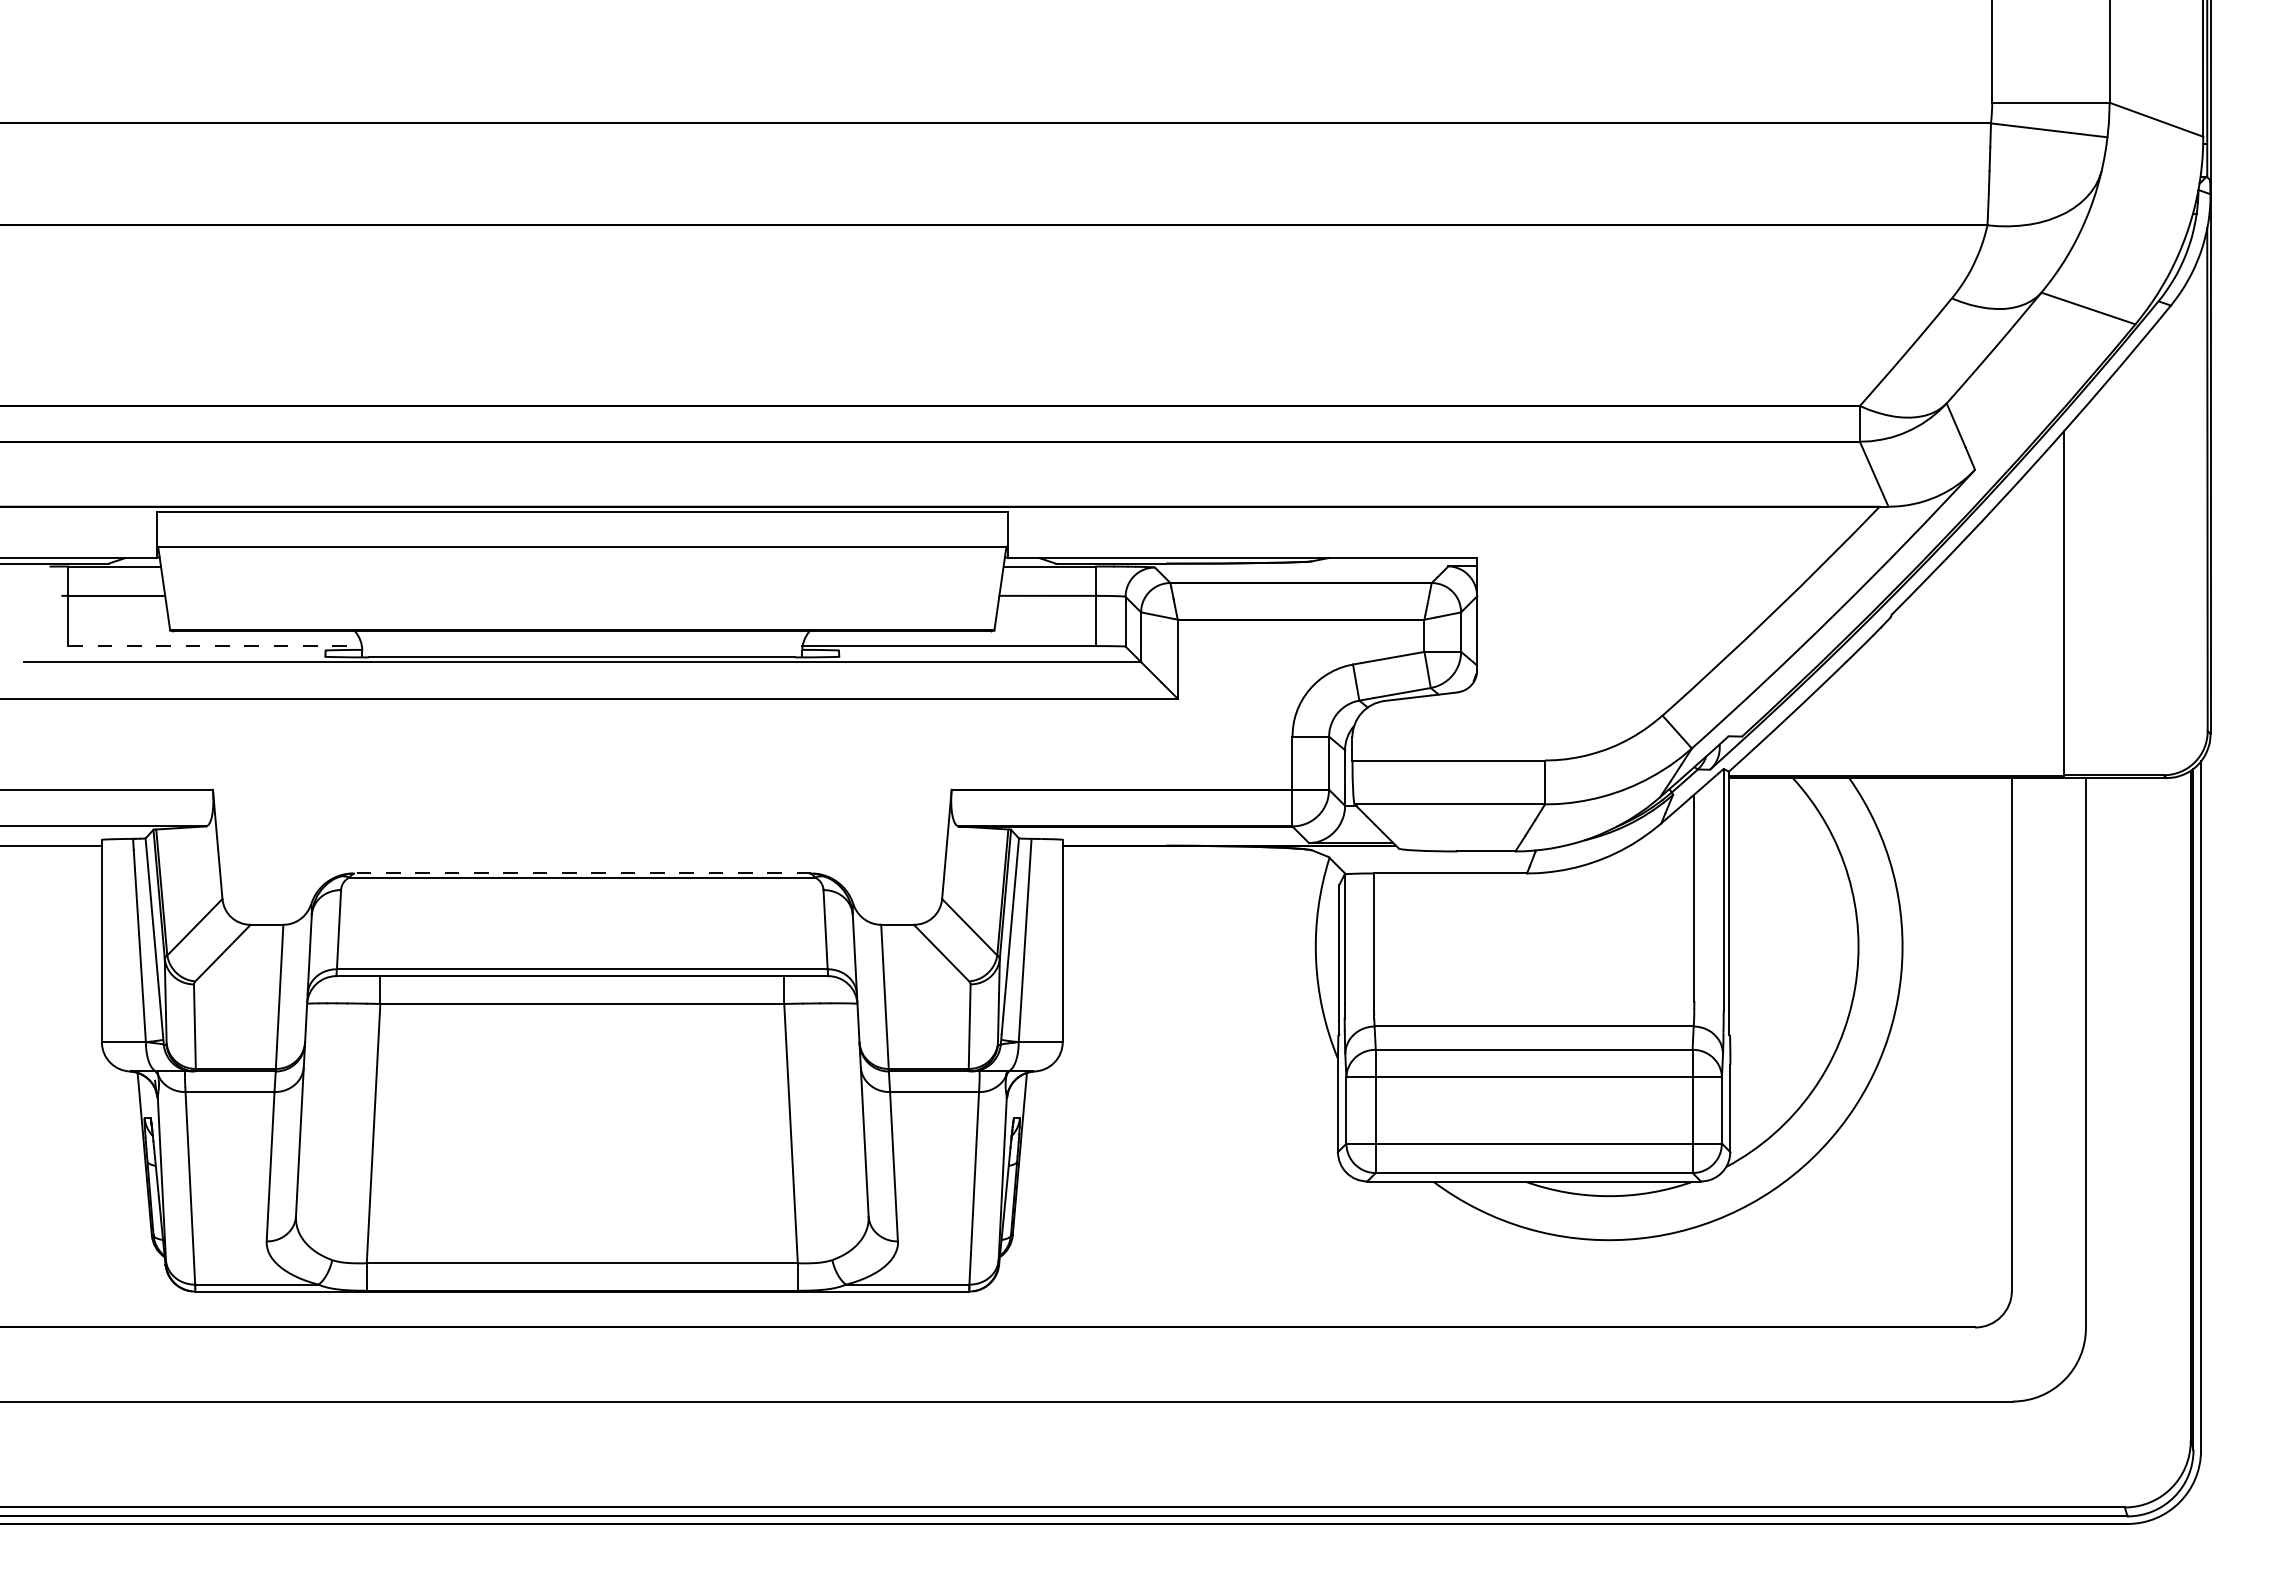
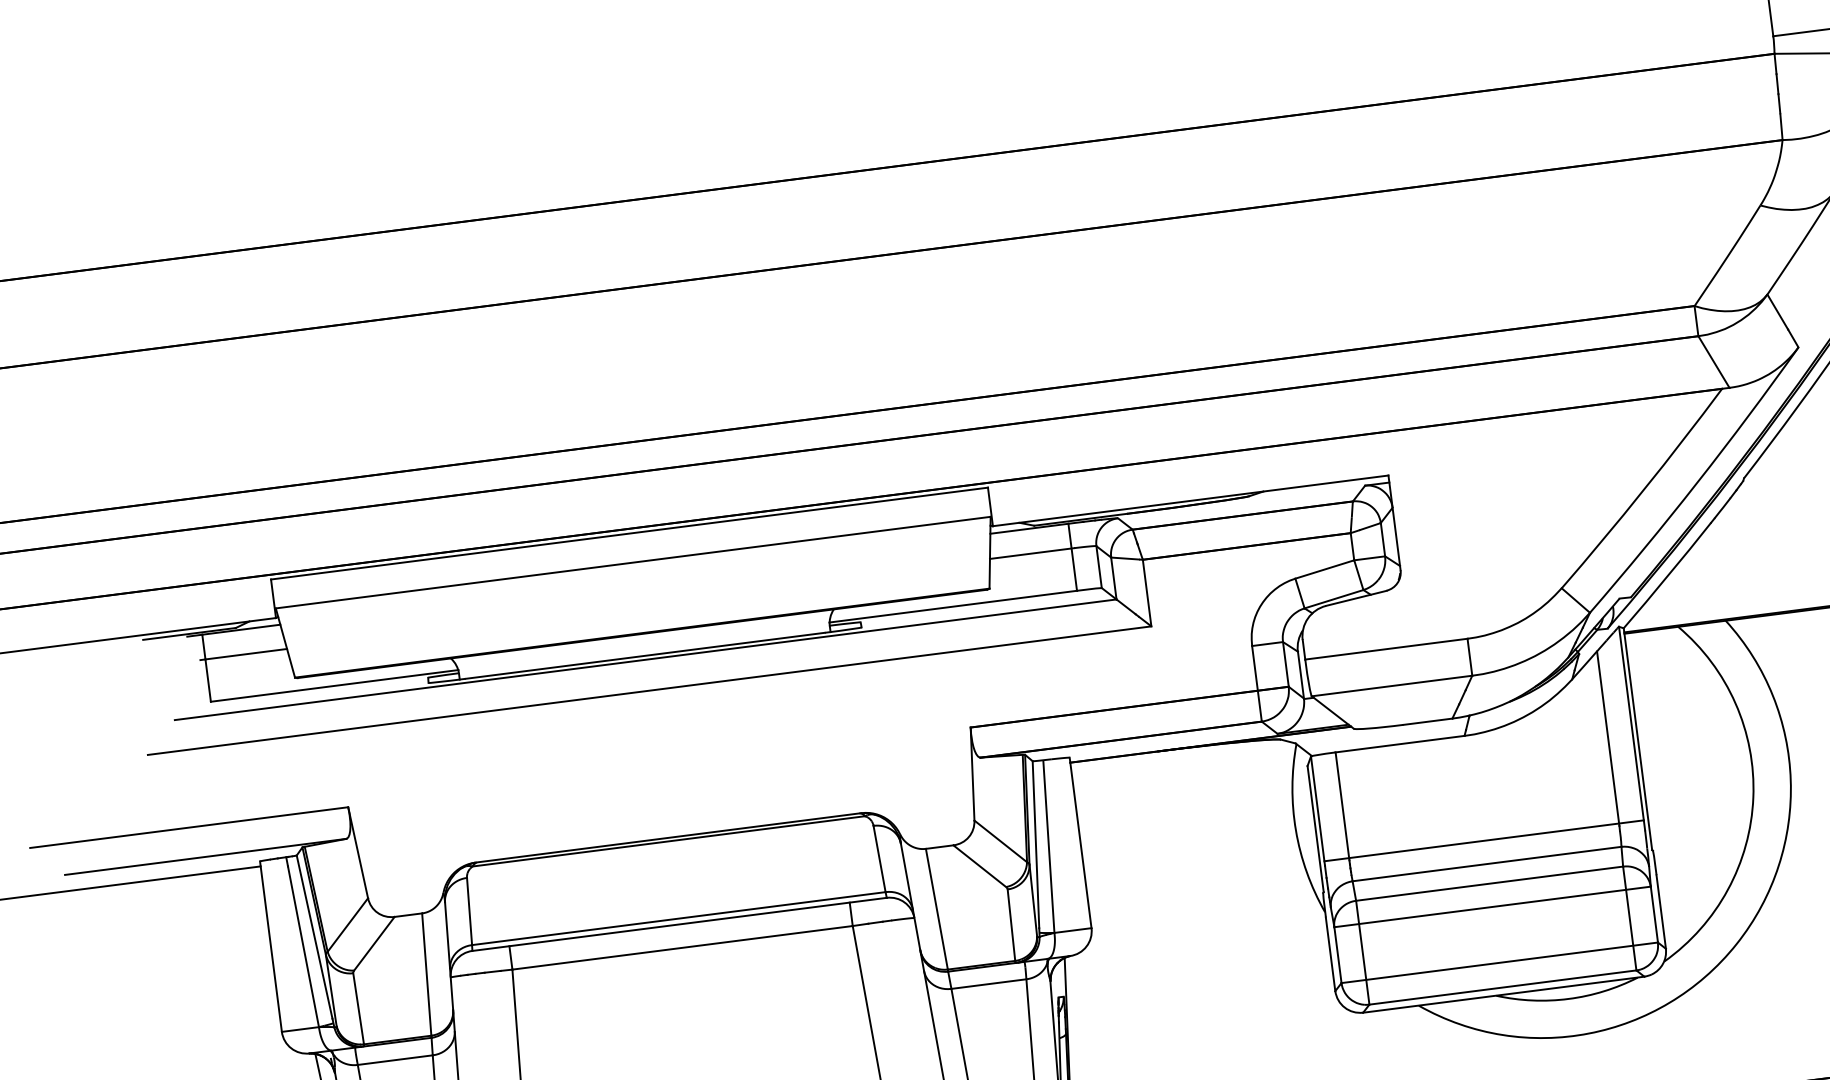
line: (215, 646) -> (334, 686), dashed -> solid
line: (581, 873) -> (667, 838), dashed -> solid
line: (1533, 998) -> (1483, 840), added

